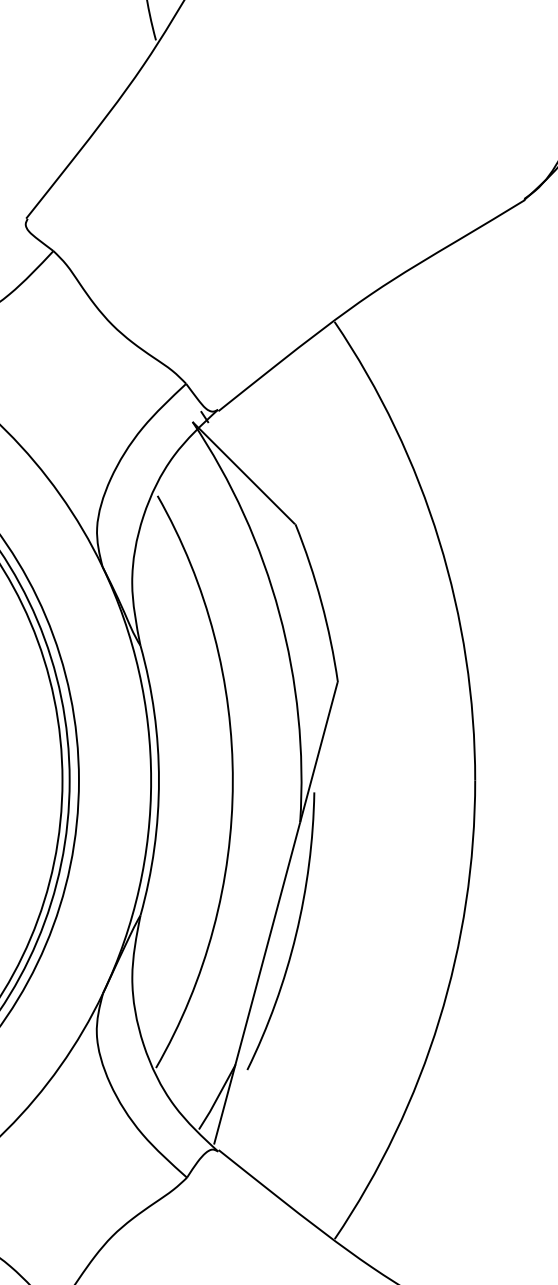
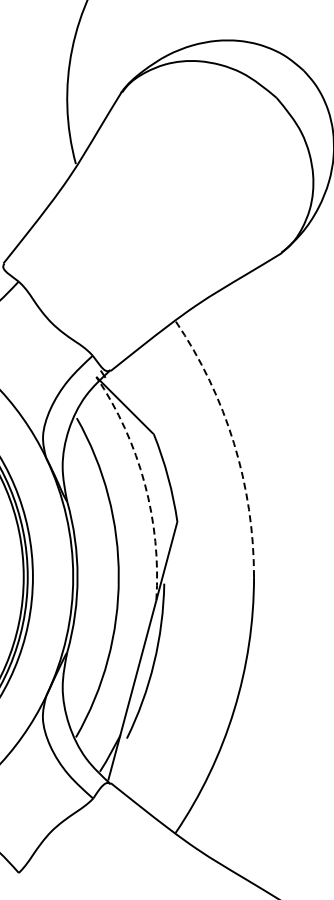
arc: (438, 541) -> (233, 443), solid -> dashed
arc: (278, 612) -> (144, 483), solid -> dashed

